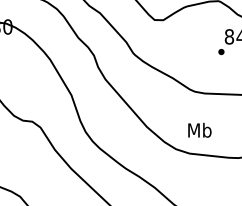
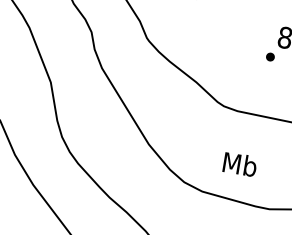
text: (199, 129) -> (239, 163), moved

